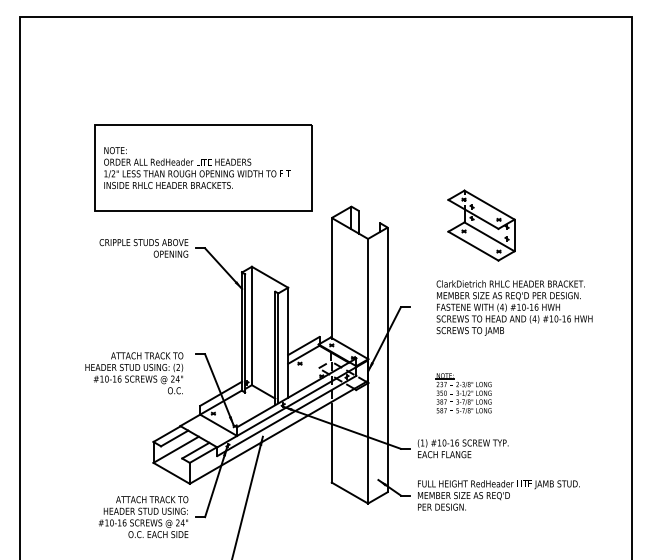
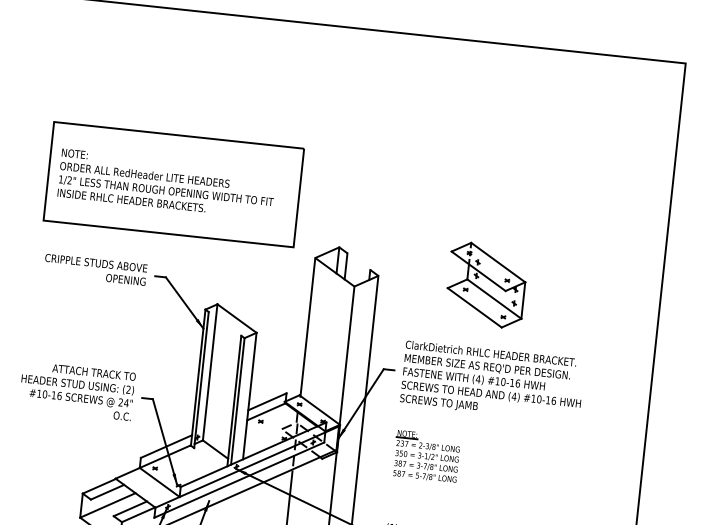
text: (514, 307) -> (492, 381), moved
text: (134, 373) -> (77, 391), moved
part: (463, 393) -> (426, 456), moved

